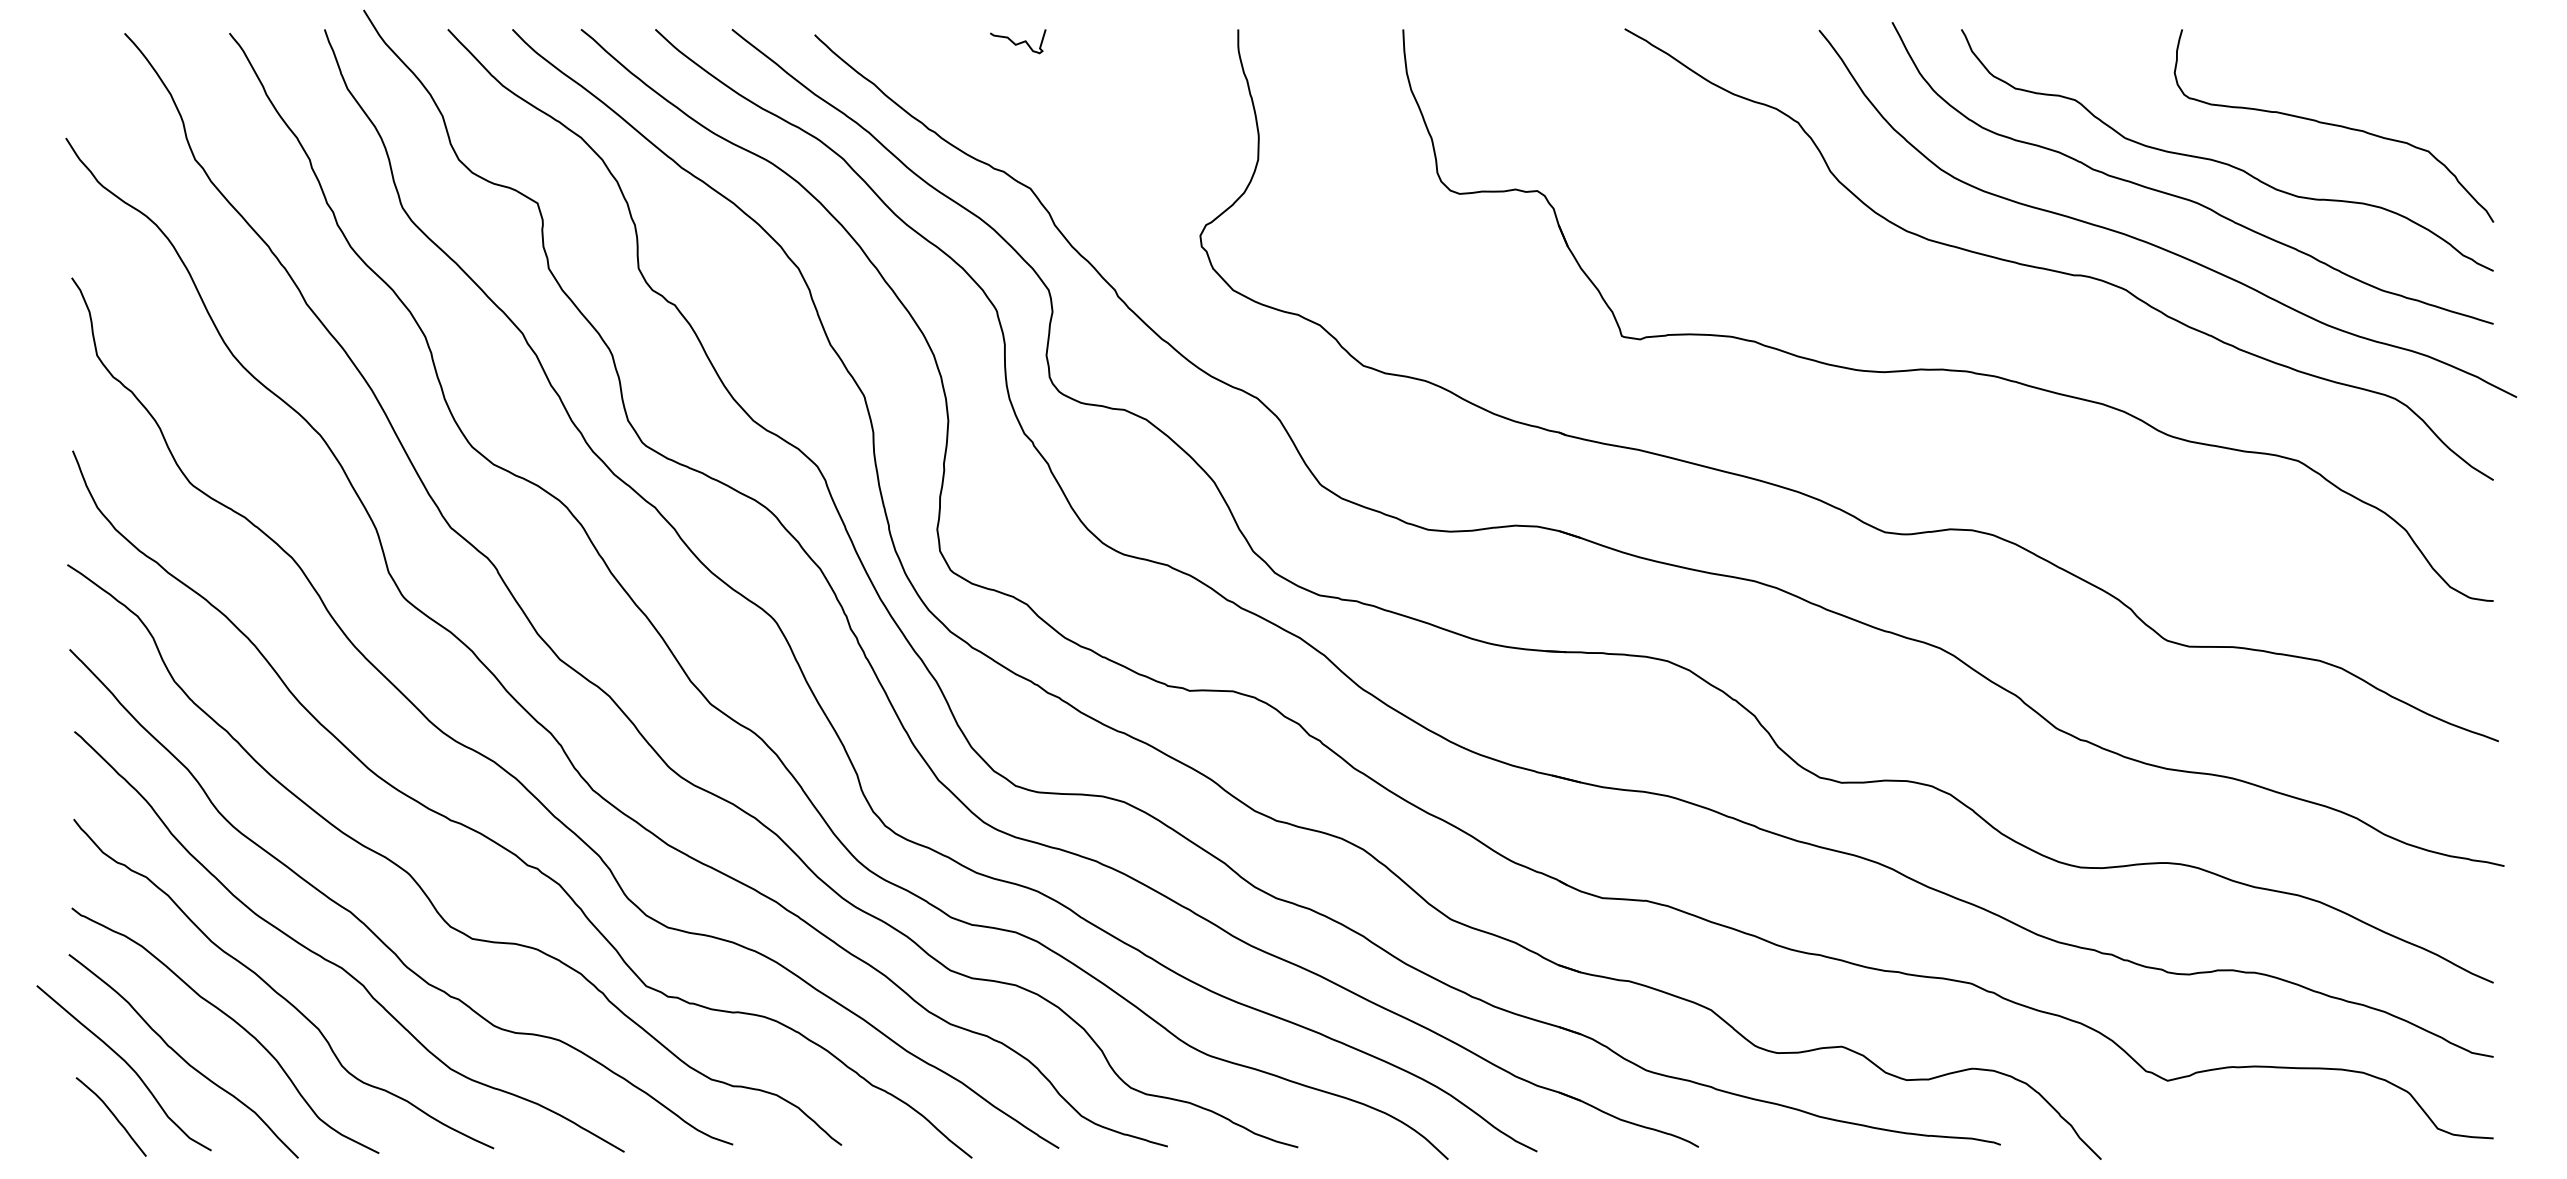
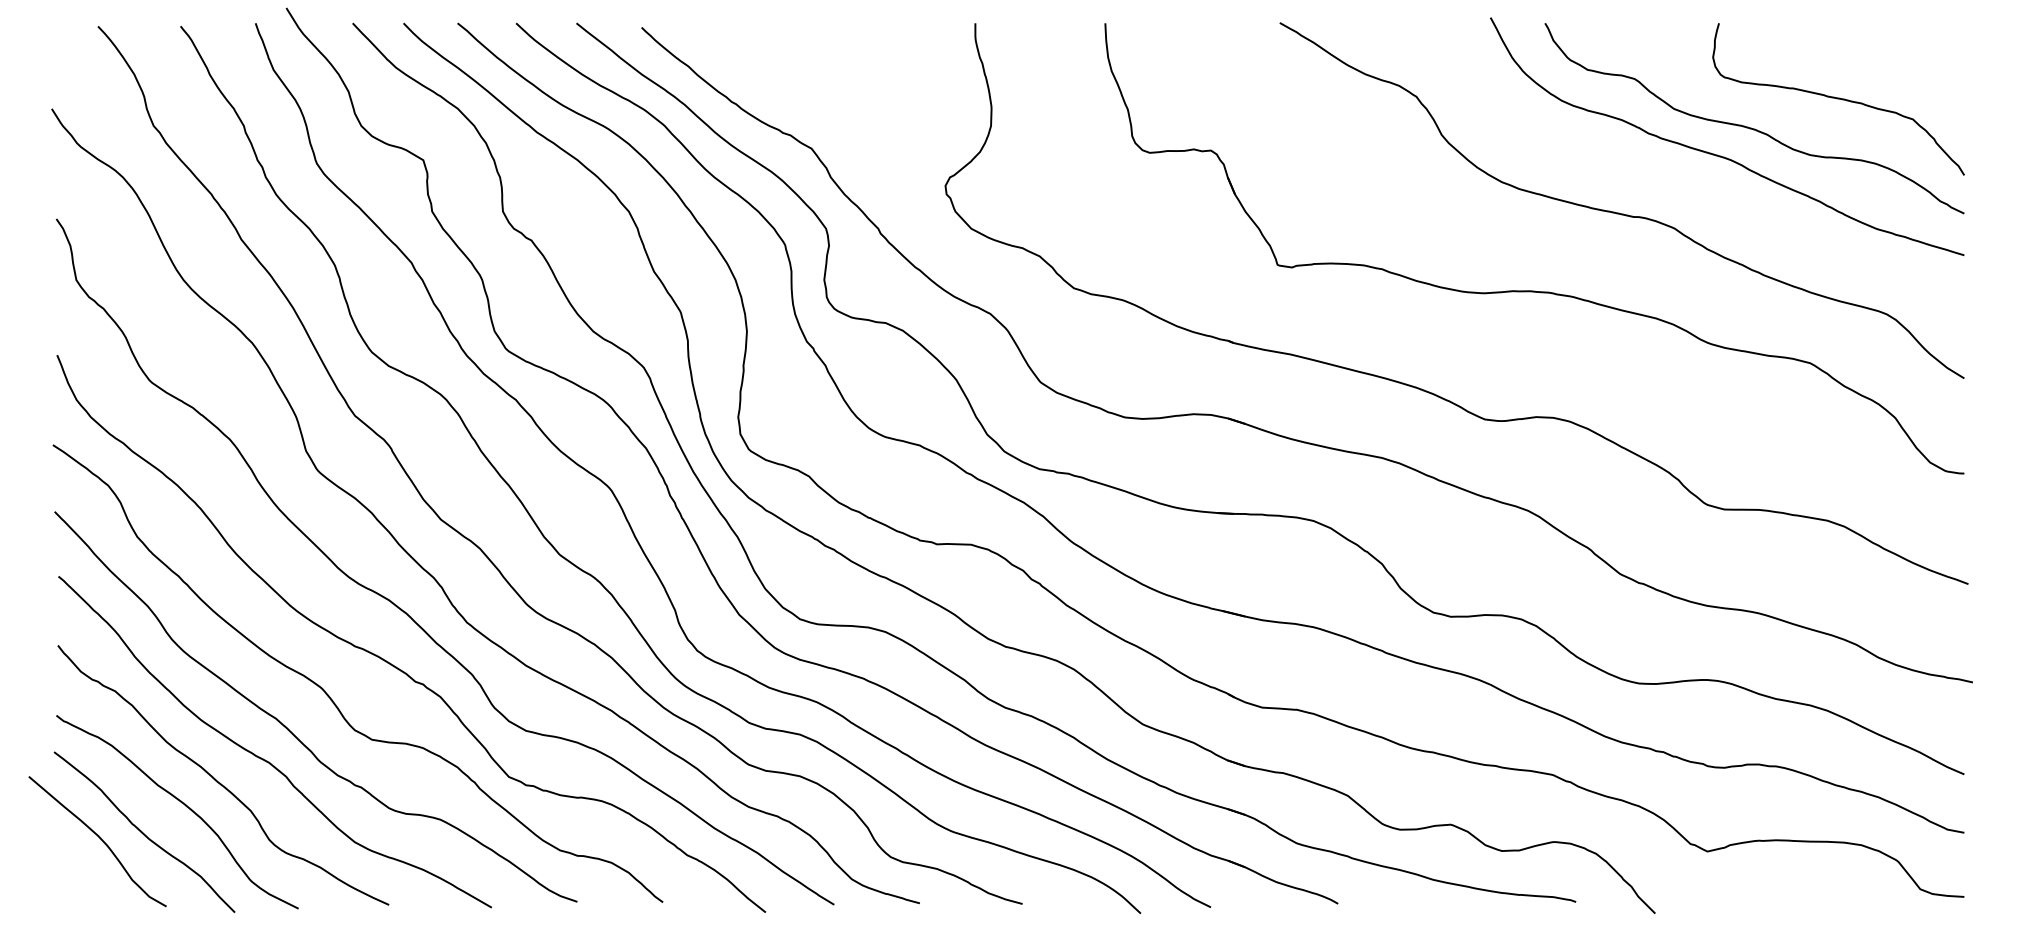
curve: (1018, 42) -> (802, 33), removed
curve: (2155, 244) -> (1697, 192), removed
curve: (112, 1114) -> (88, 878), removed

